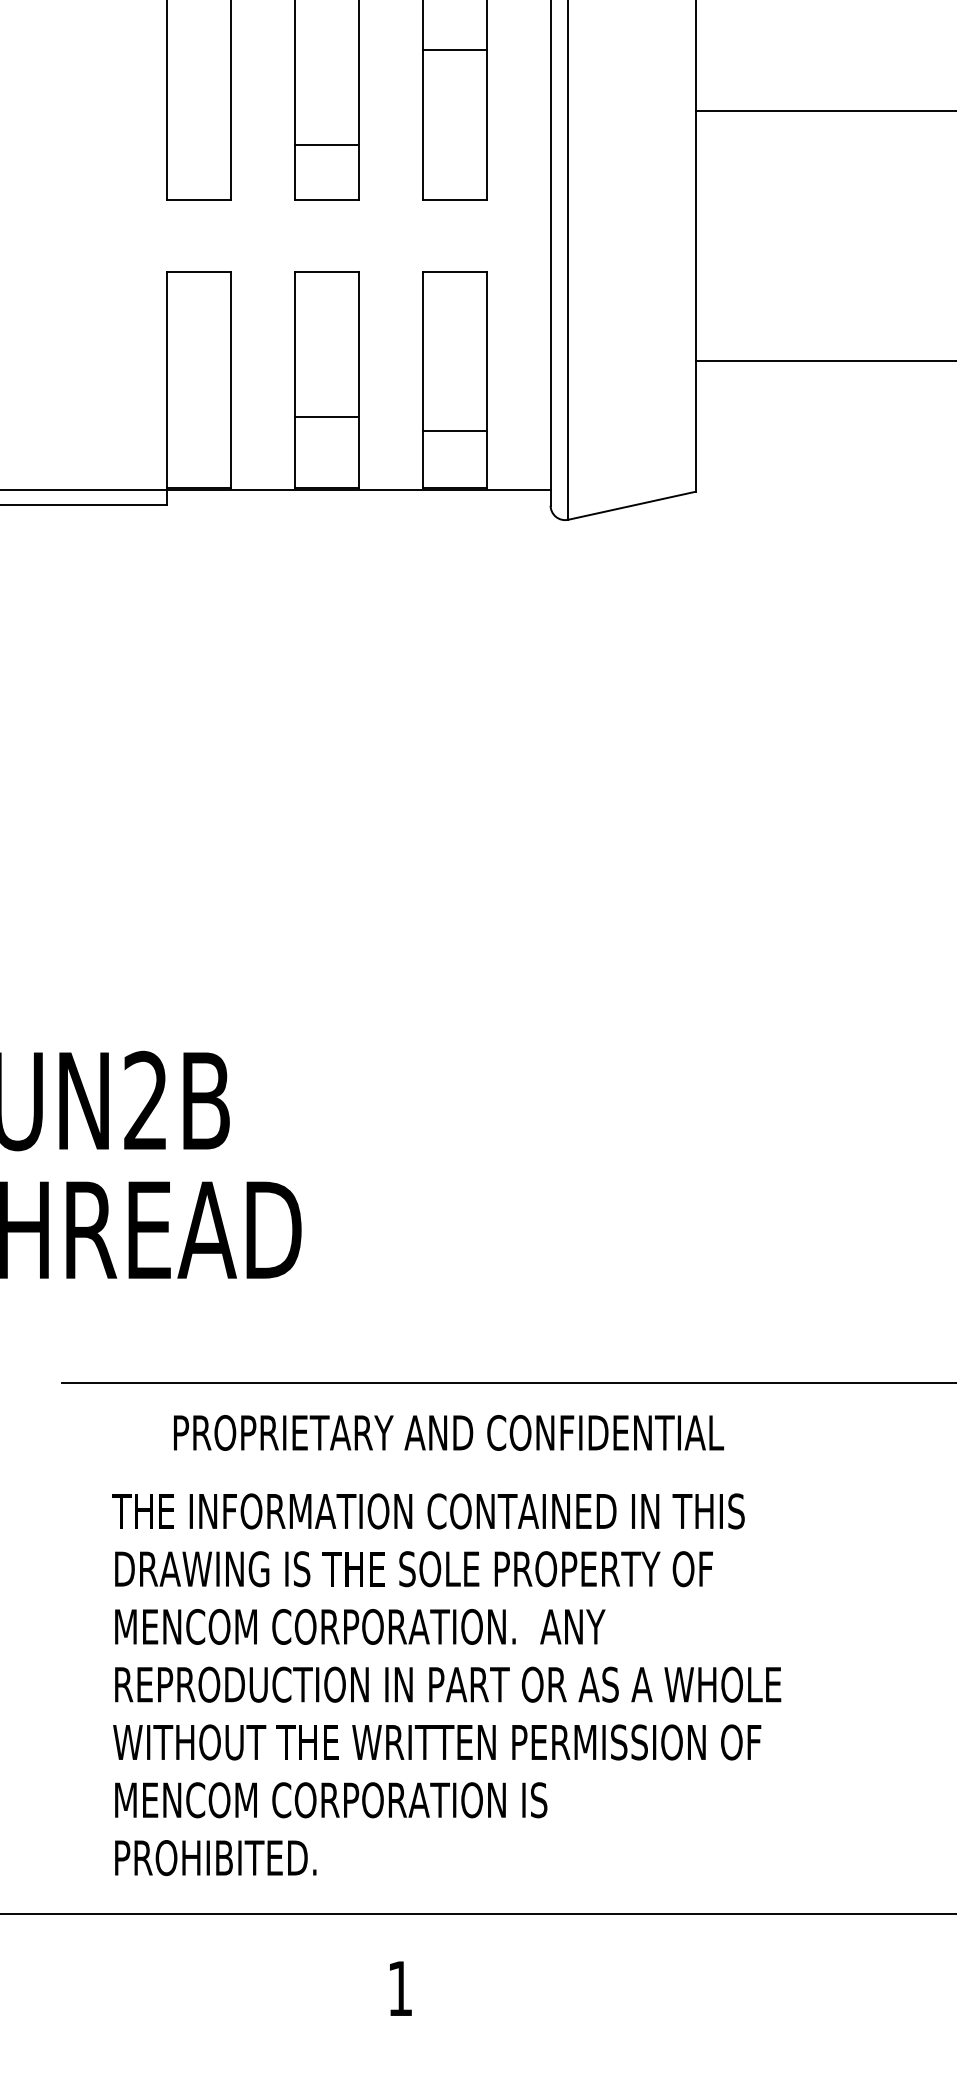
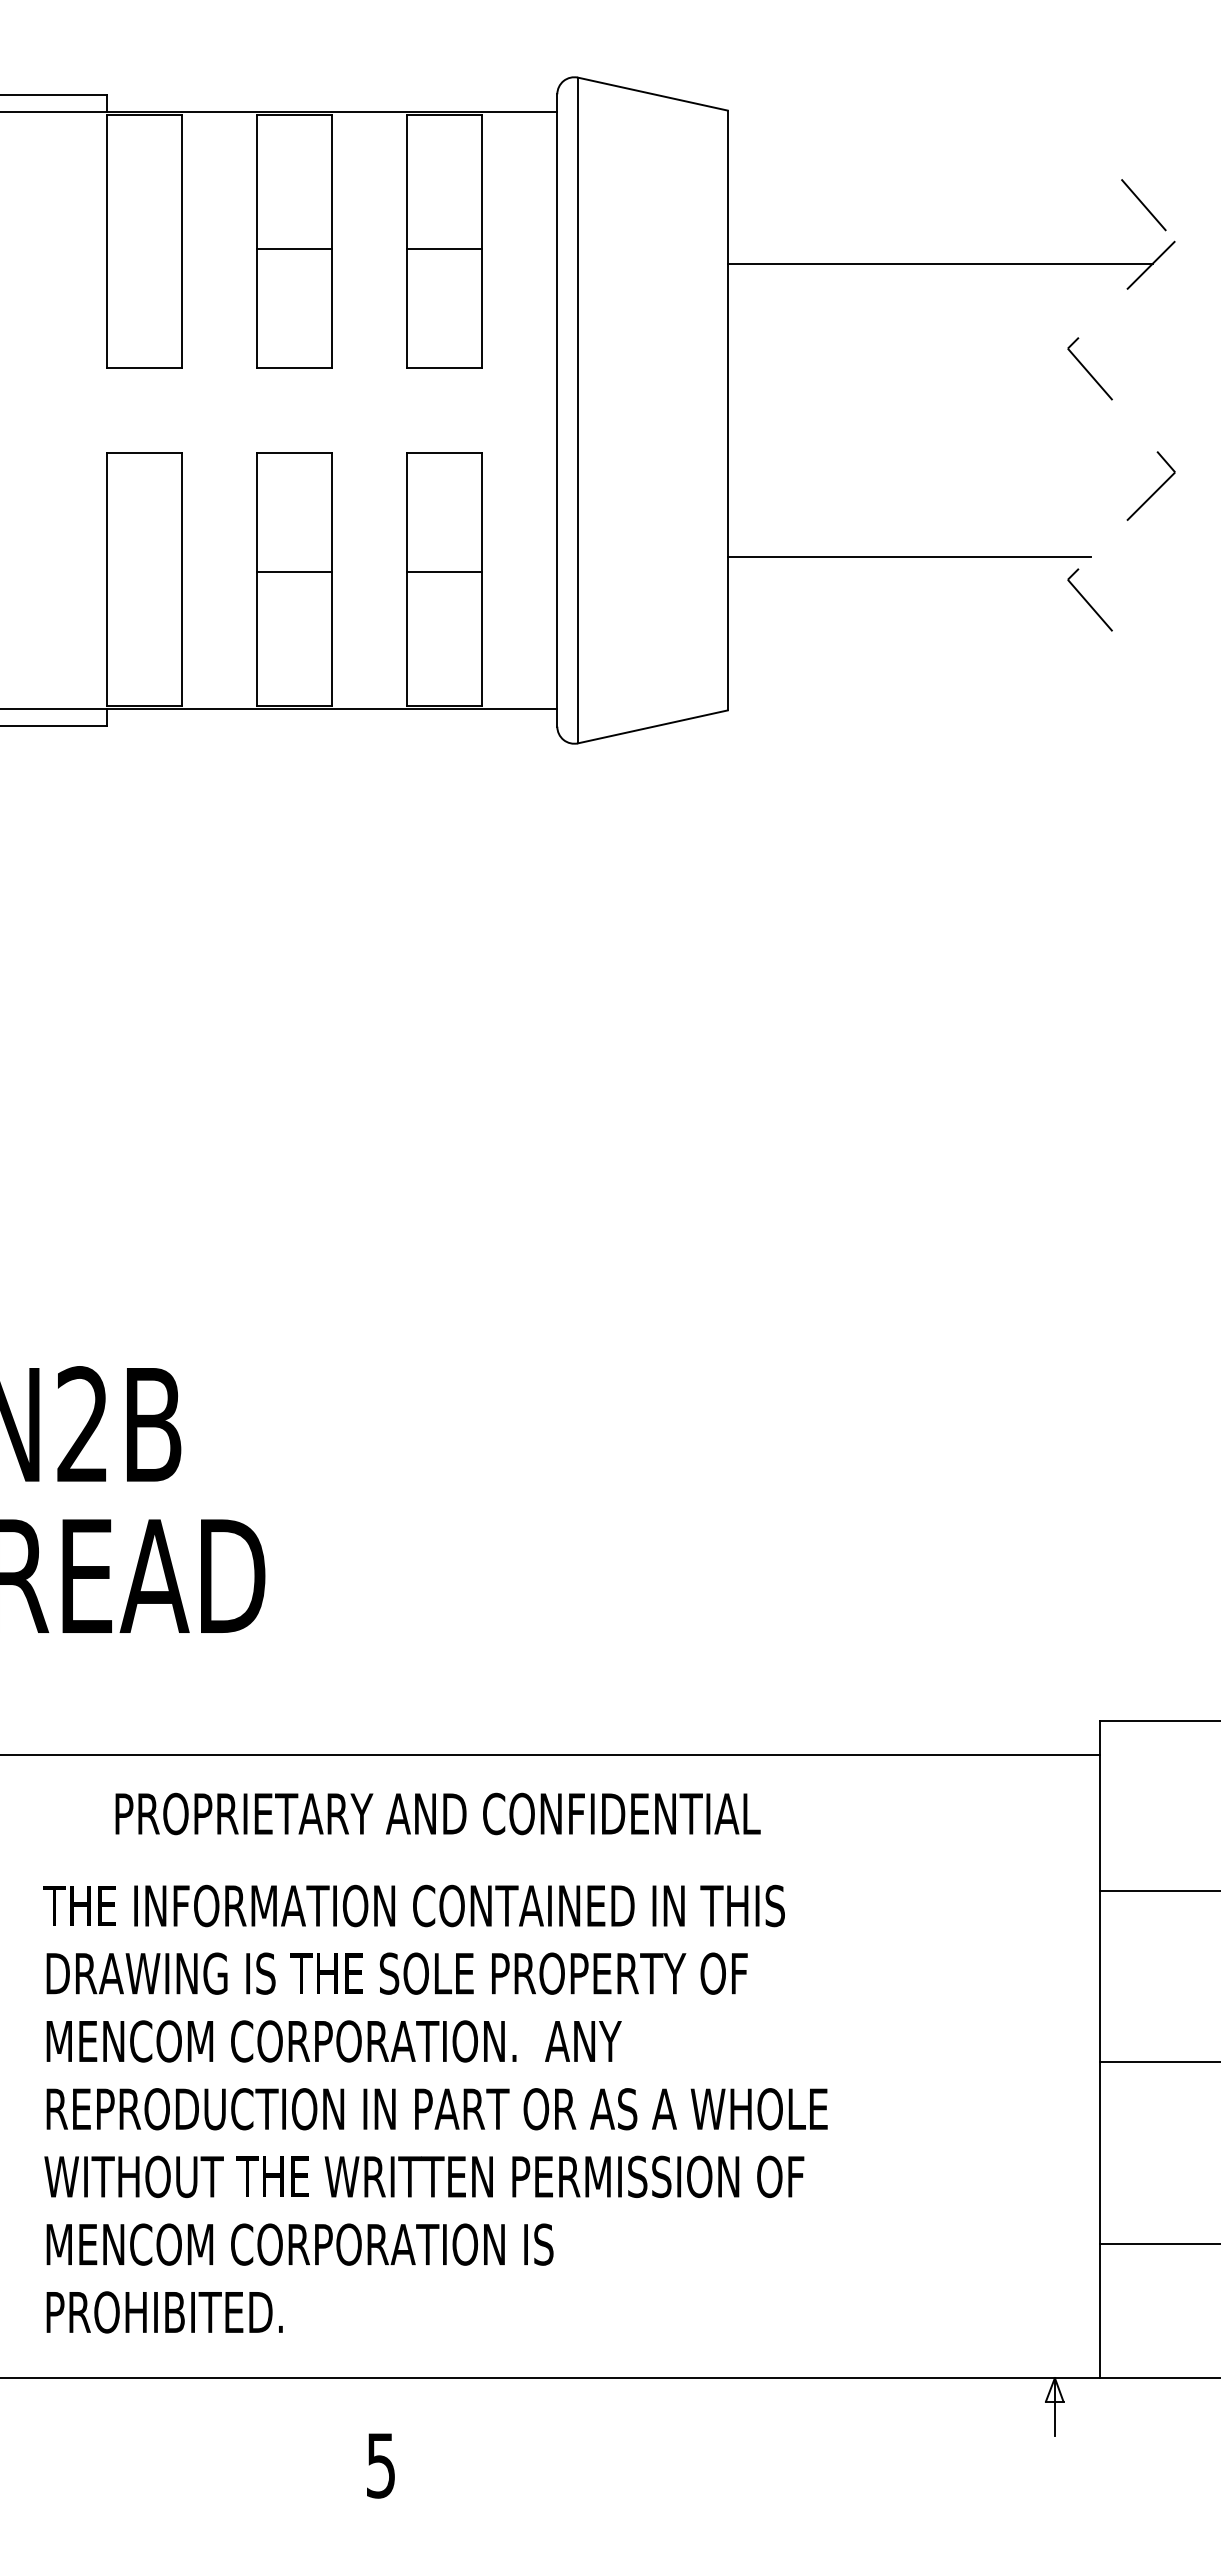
line: (454, 49) -> (444, 249), moved
line: (326, 145) -> (294, 249), moved
line: (326, 416) -> (294, 571), moved
line: (454, 431) -> (444, 571), moved
text: (399, 1988) -> (380, 2465), 1 -> 5

